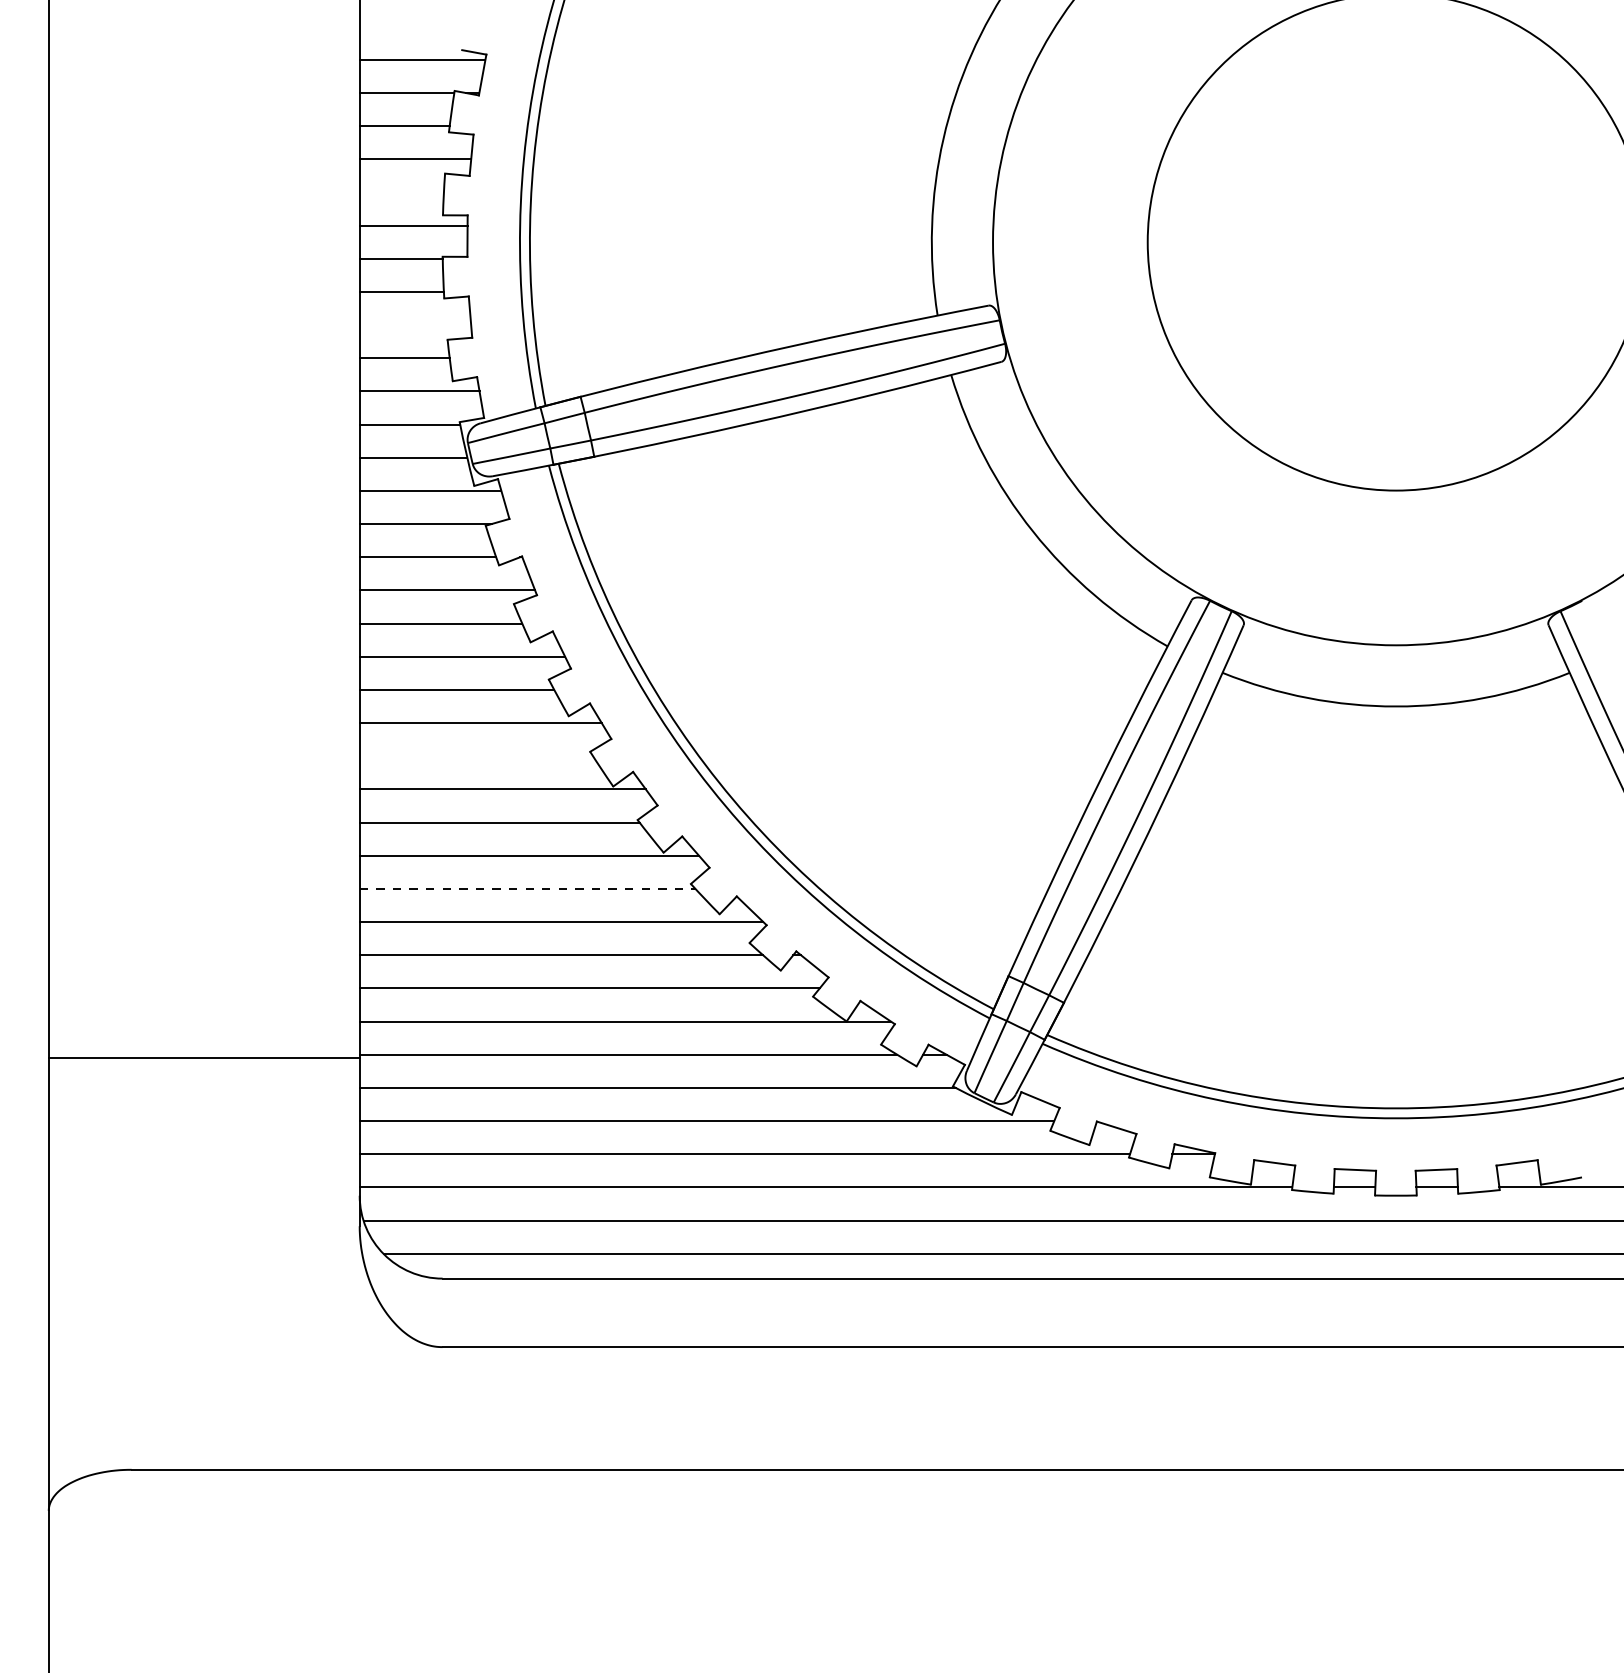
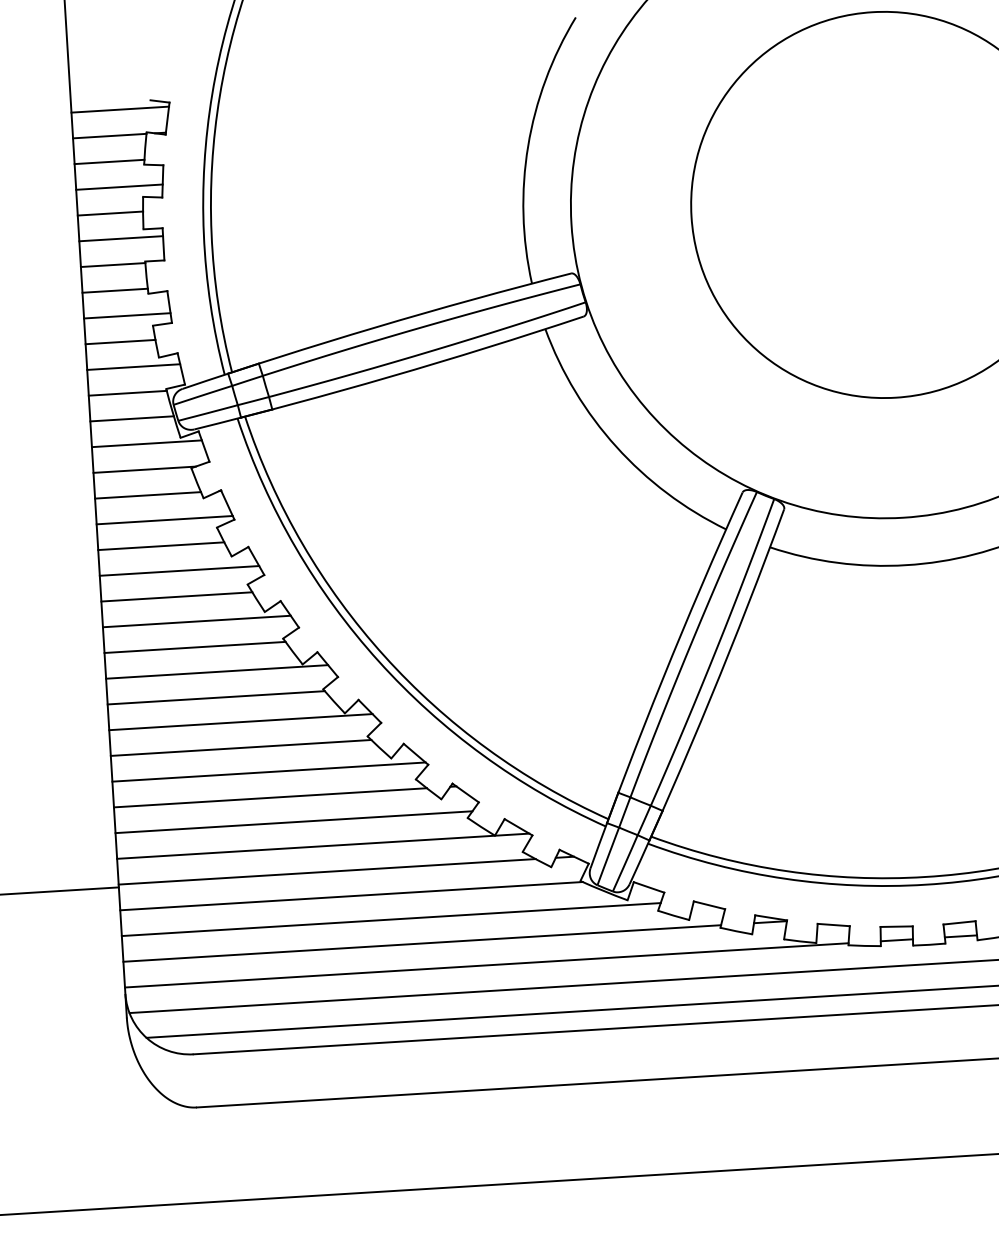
line: (401, 192) -> (110, 213), added
line: (415, 325) -> (127, 316), added
line: (476, 756) -> (195, 647), added
line: (527, 888) -> (240, 747), dashed -> solid

